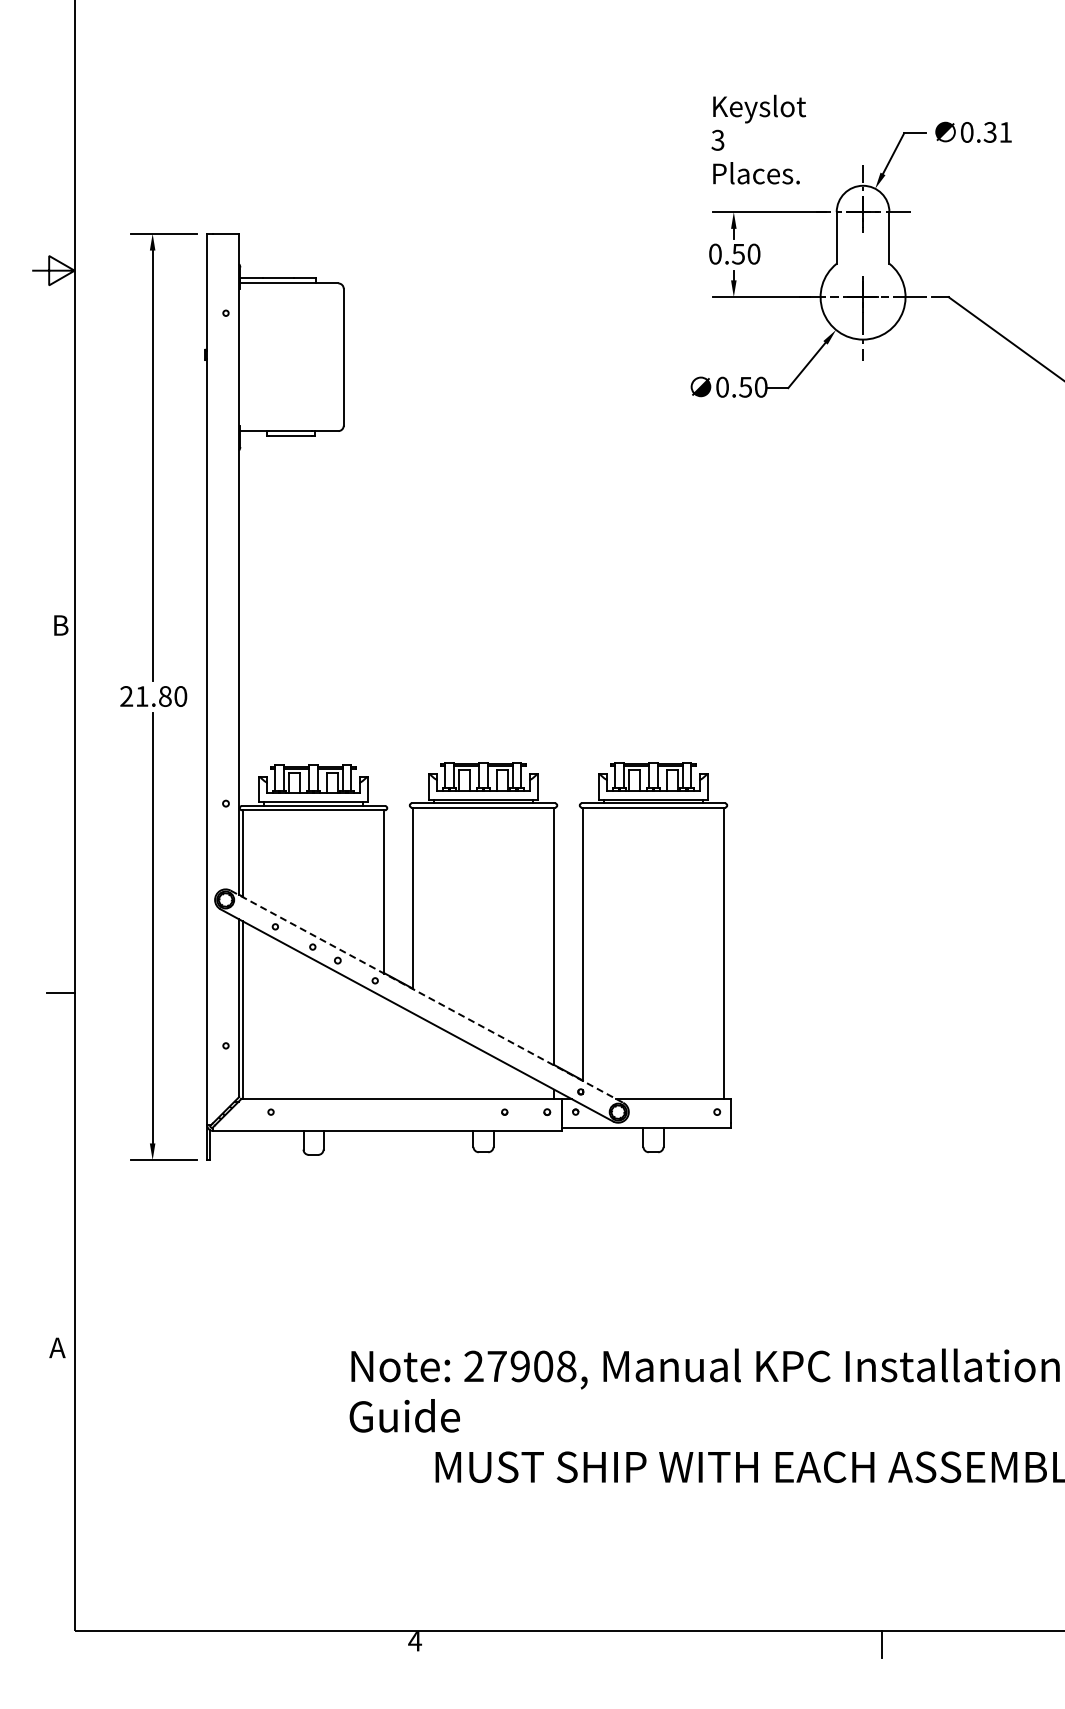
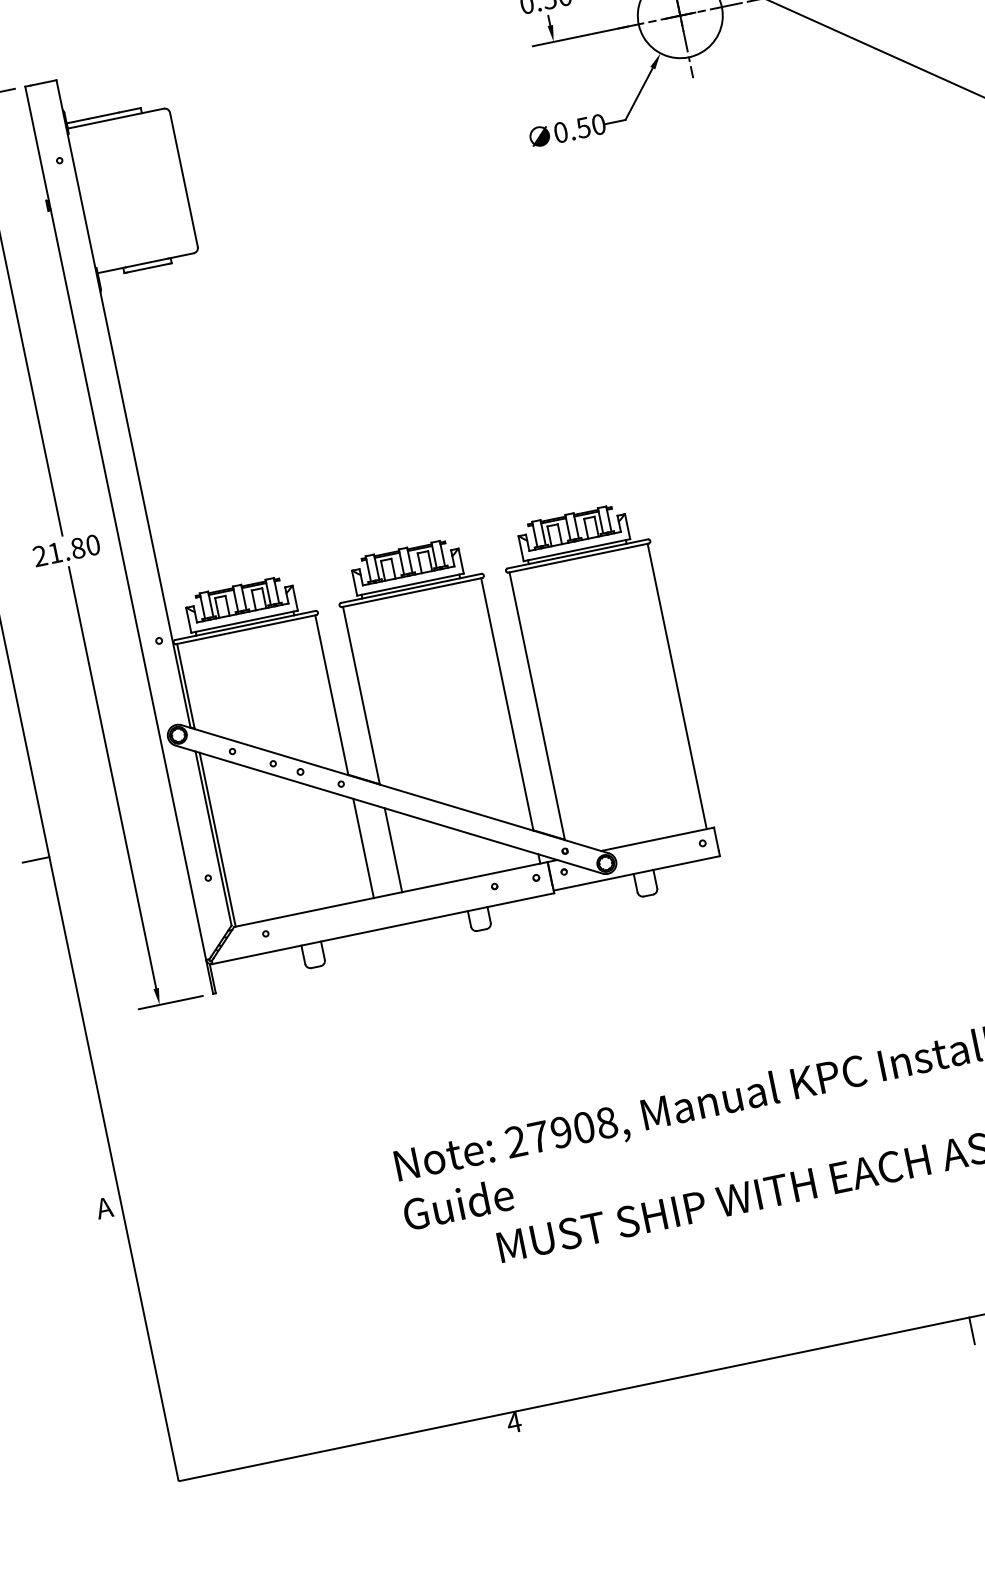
line: (427, 996) -> (395, 788), dashed -> solid
line: (384, 1048) -> (364, 848), added
line: (412, 1056) -> (393, 850), added

